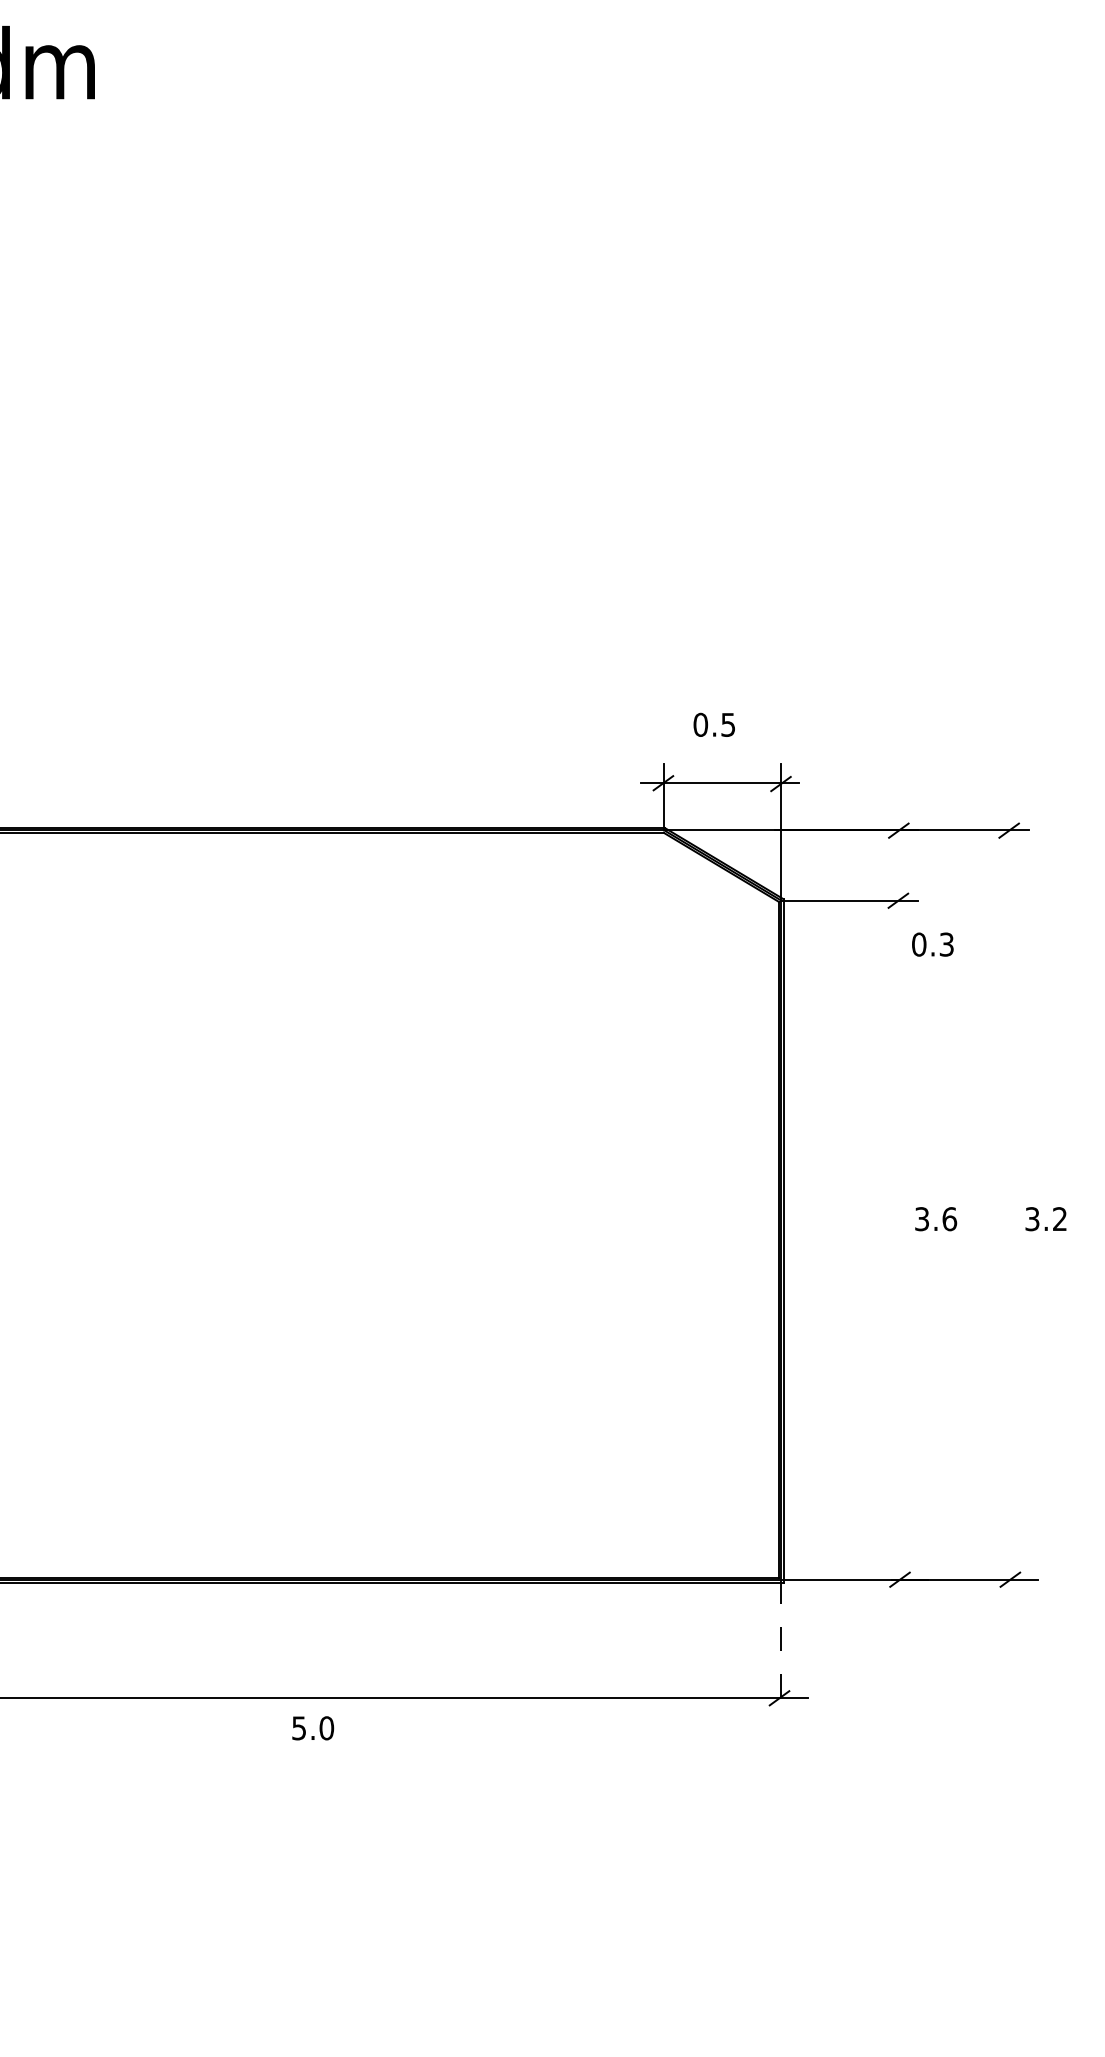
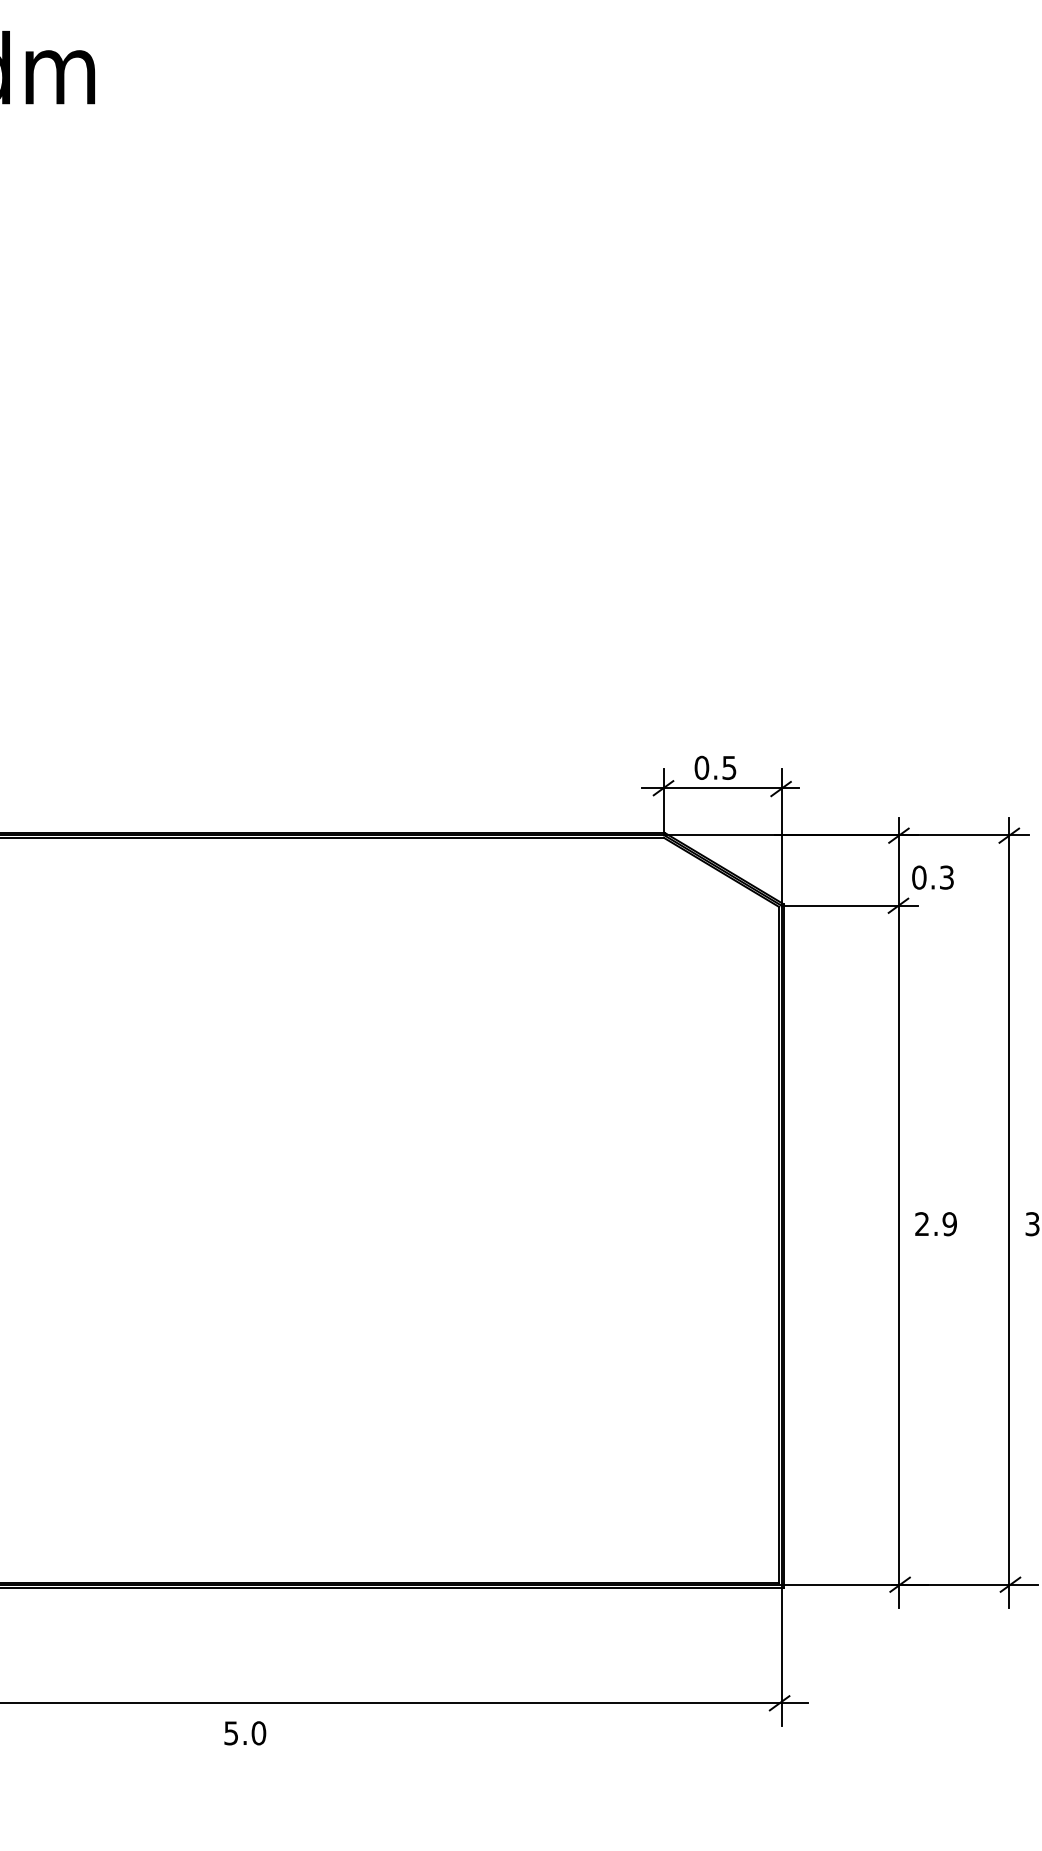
text: (713, 724) -> (714, 767), moved
text: (932, 944) -> (932, 877), moved
line: (898, 1207) -> (898, 1212), added
line: (1008, 1207) -> (1008, 1212), added
text: (936, 1219) -> (936, 1224), 3.6 -> 2.9
line: (781, 1650) -> (781, 1655), dashed -> solid
text: (313, 1728) -> (245, 1733), moved

